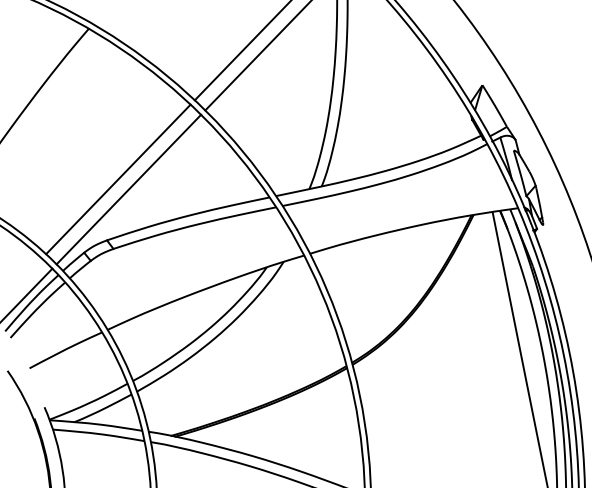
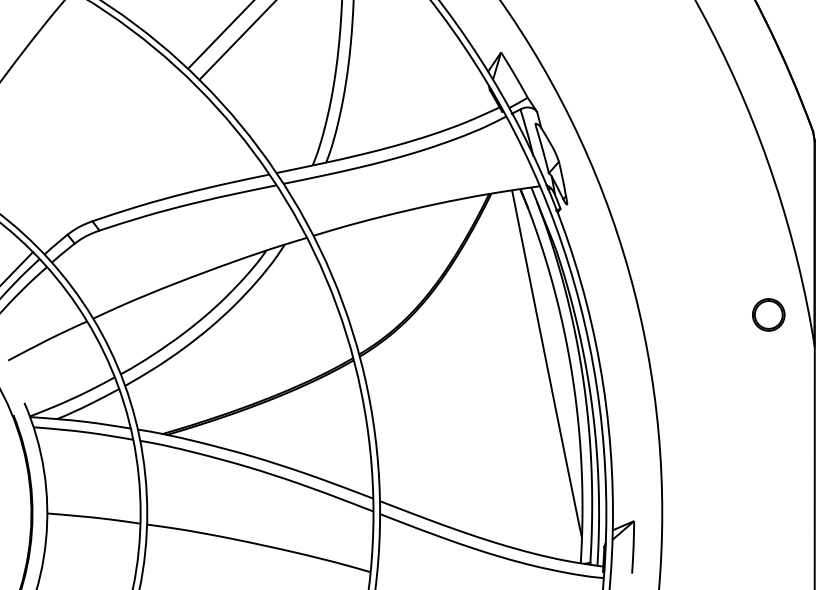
line: (118, 179) -> (104, 154), removed
line: (128, 189) -> (115, 165), removed

